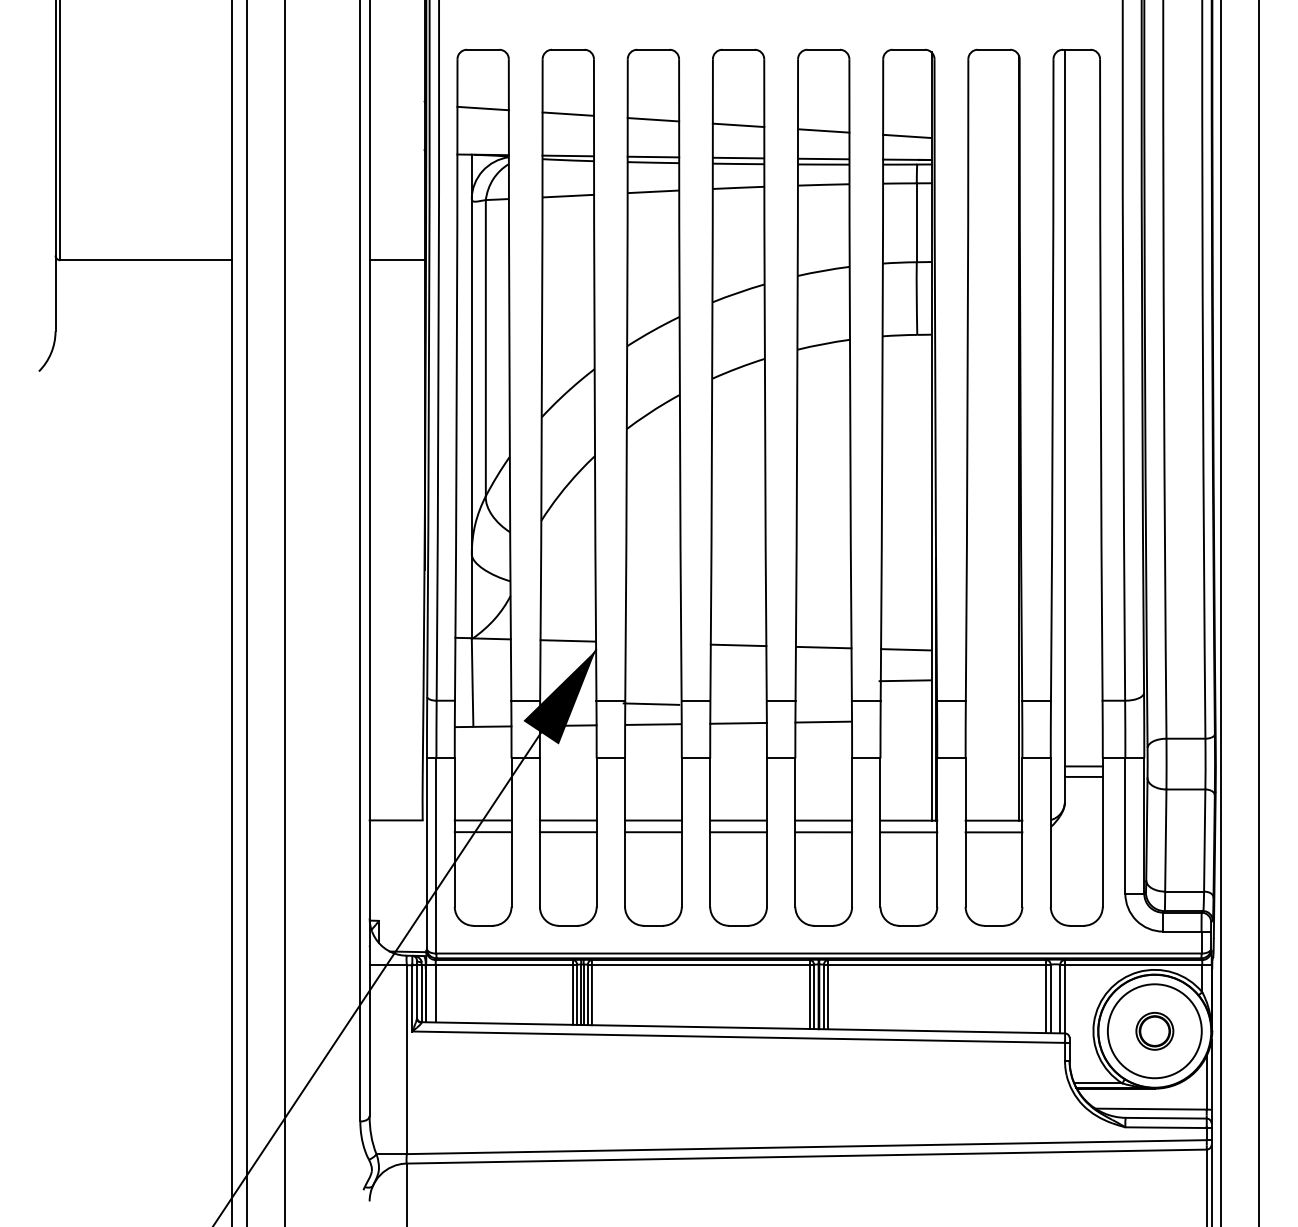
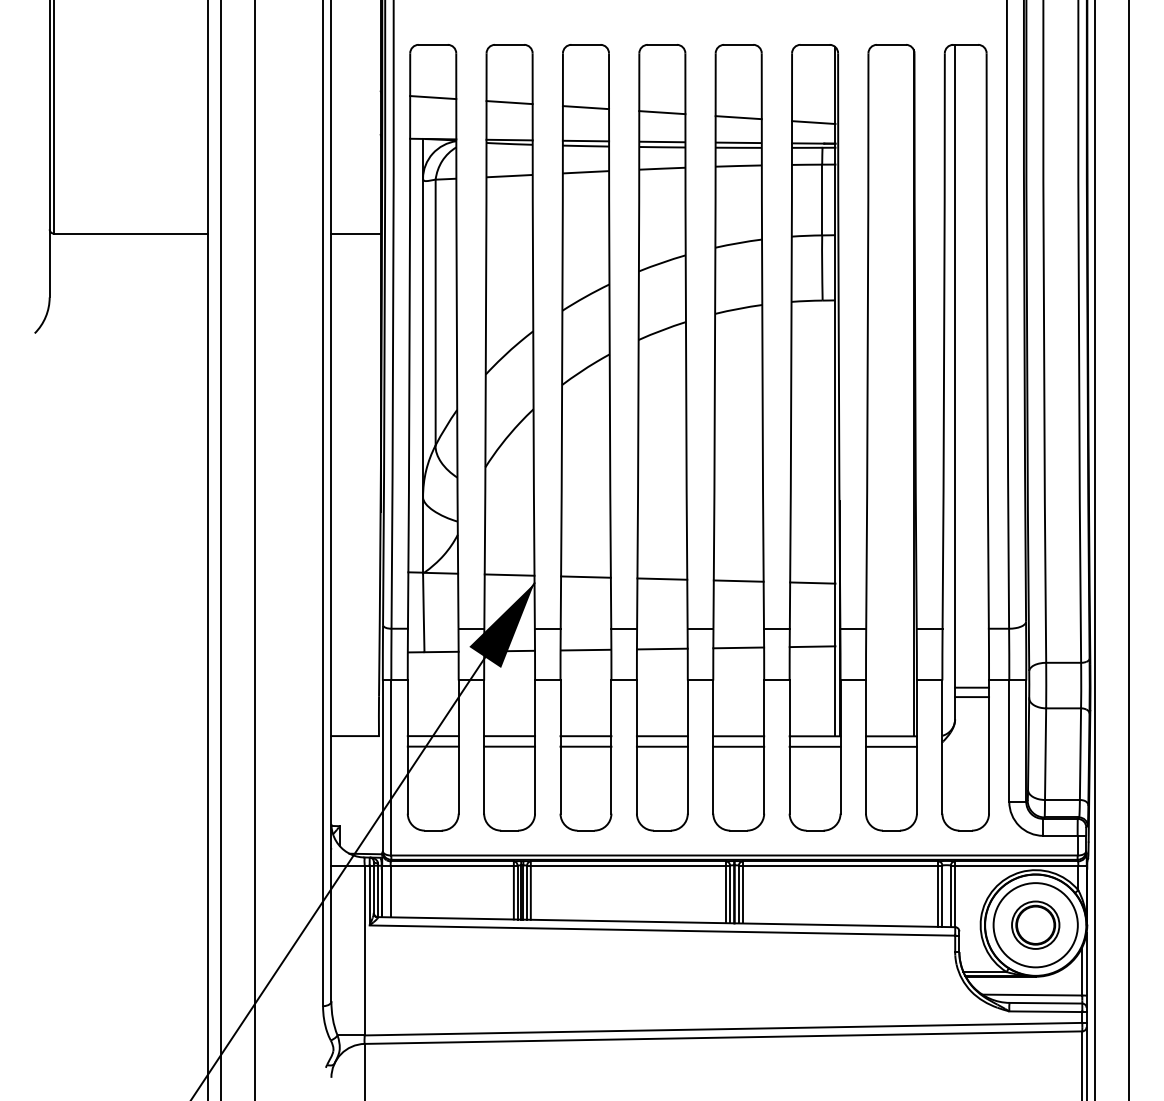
line: (904, 680) -> (812, 646), moved
line: (651, 703) -> (586, 576), moved
part: (1154, 1031) -> (1035, 925), size x1.43

